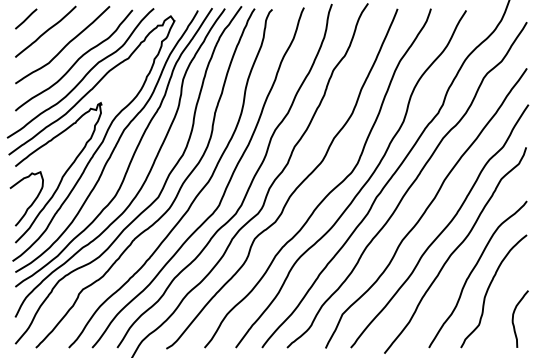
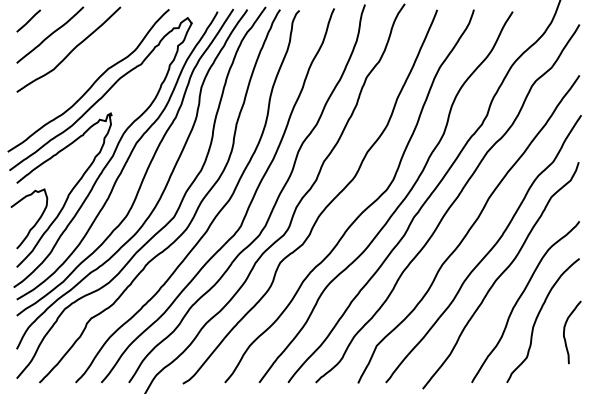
curve: (75, 61) -> (82, 67), removed
curve: (513, 318) -> (564, 331), moved

